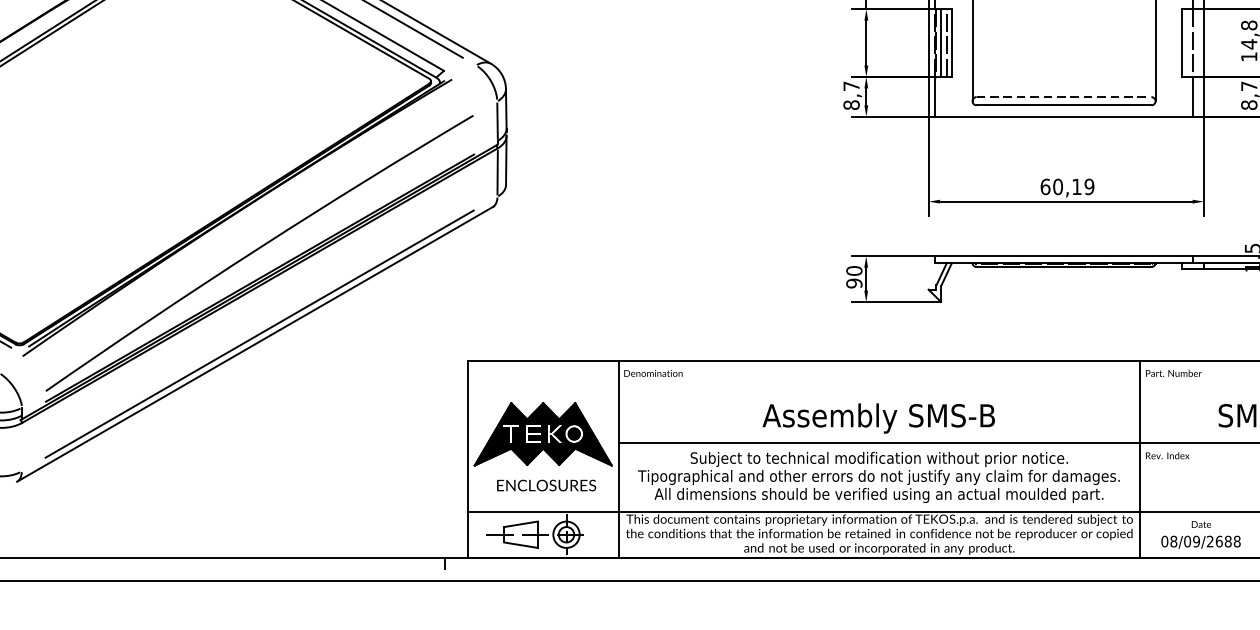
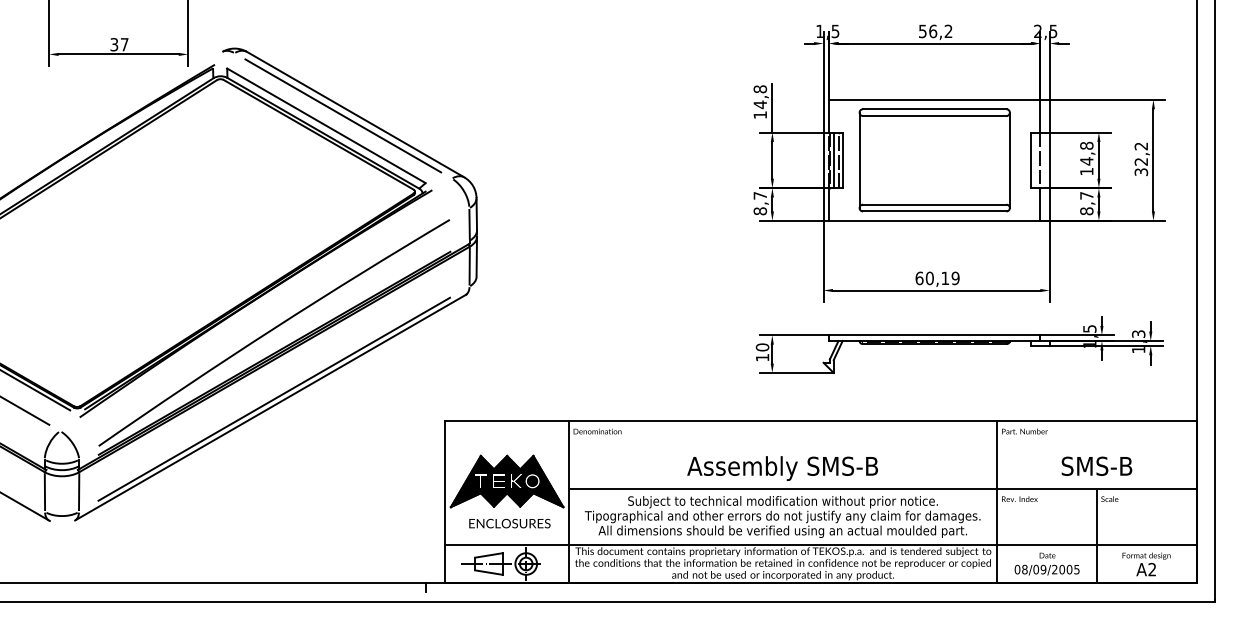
line: (1063, 96) -> (934, 204), dashed -> solid
text: (854, 283) -> (762, 357), 90 -> 10
line: (22, 447) -> (79, 492), added
text: (1228, 541) -> (1069, 569), 08/09/2688 -> 08/09/2005

